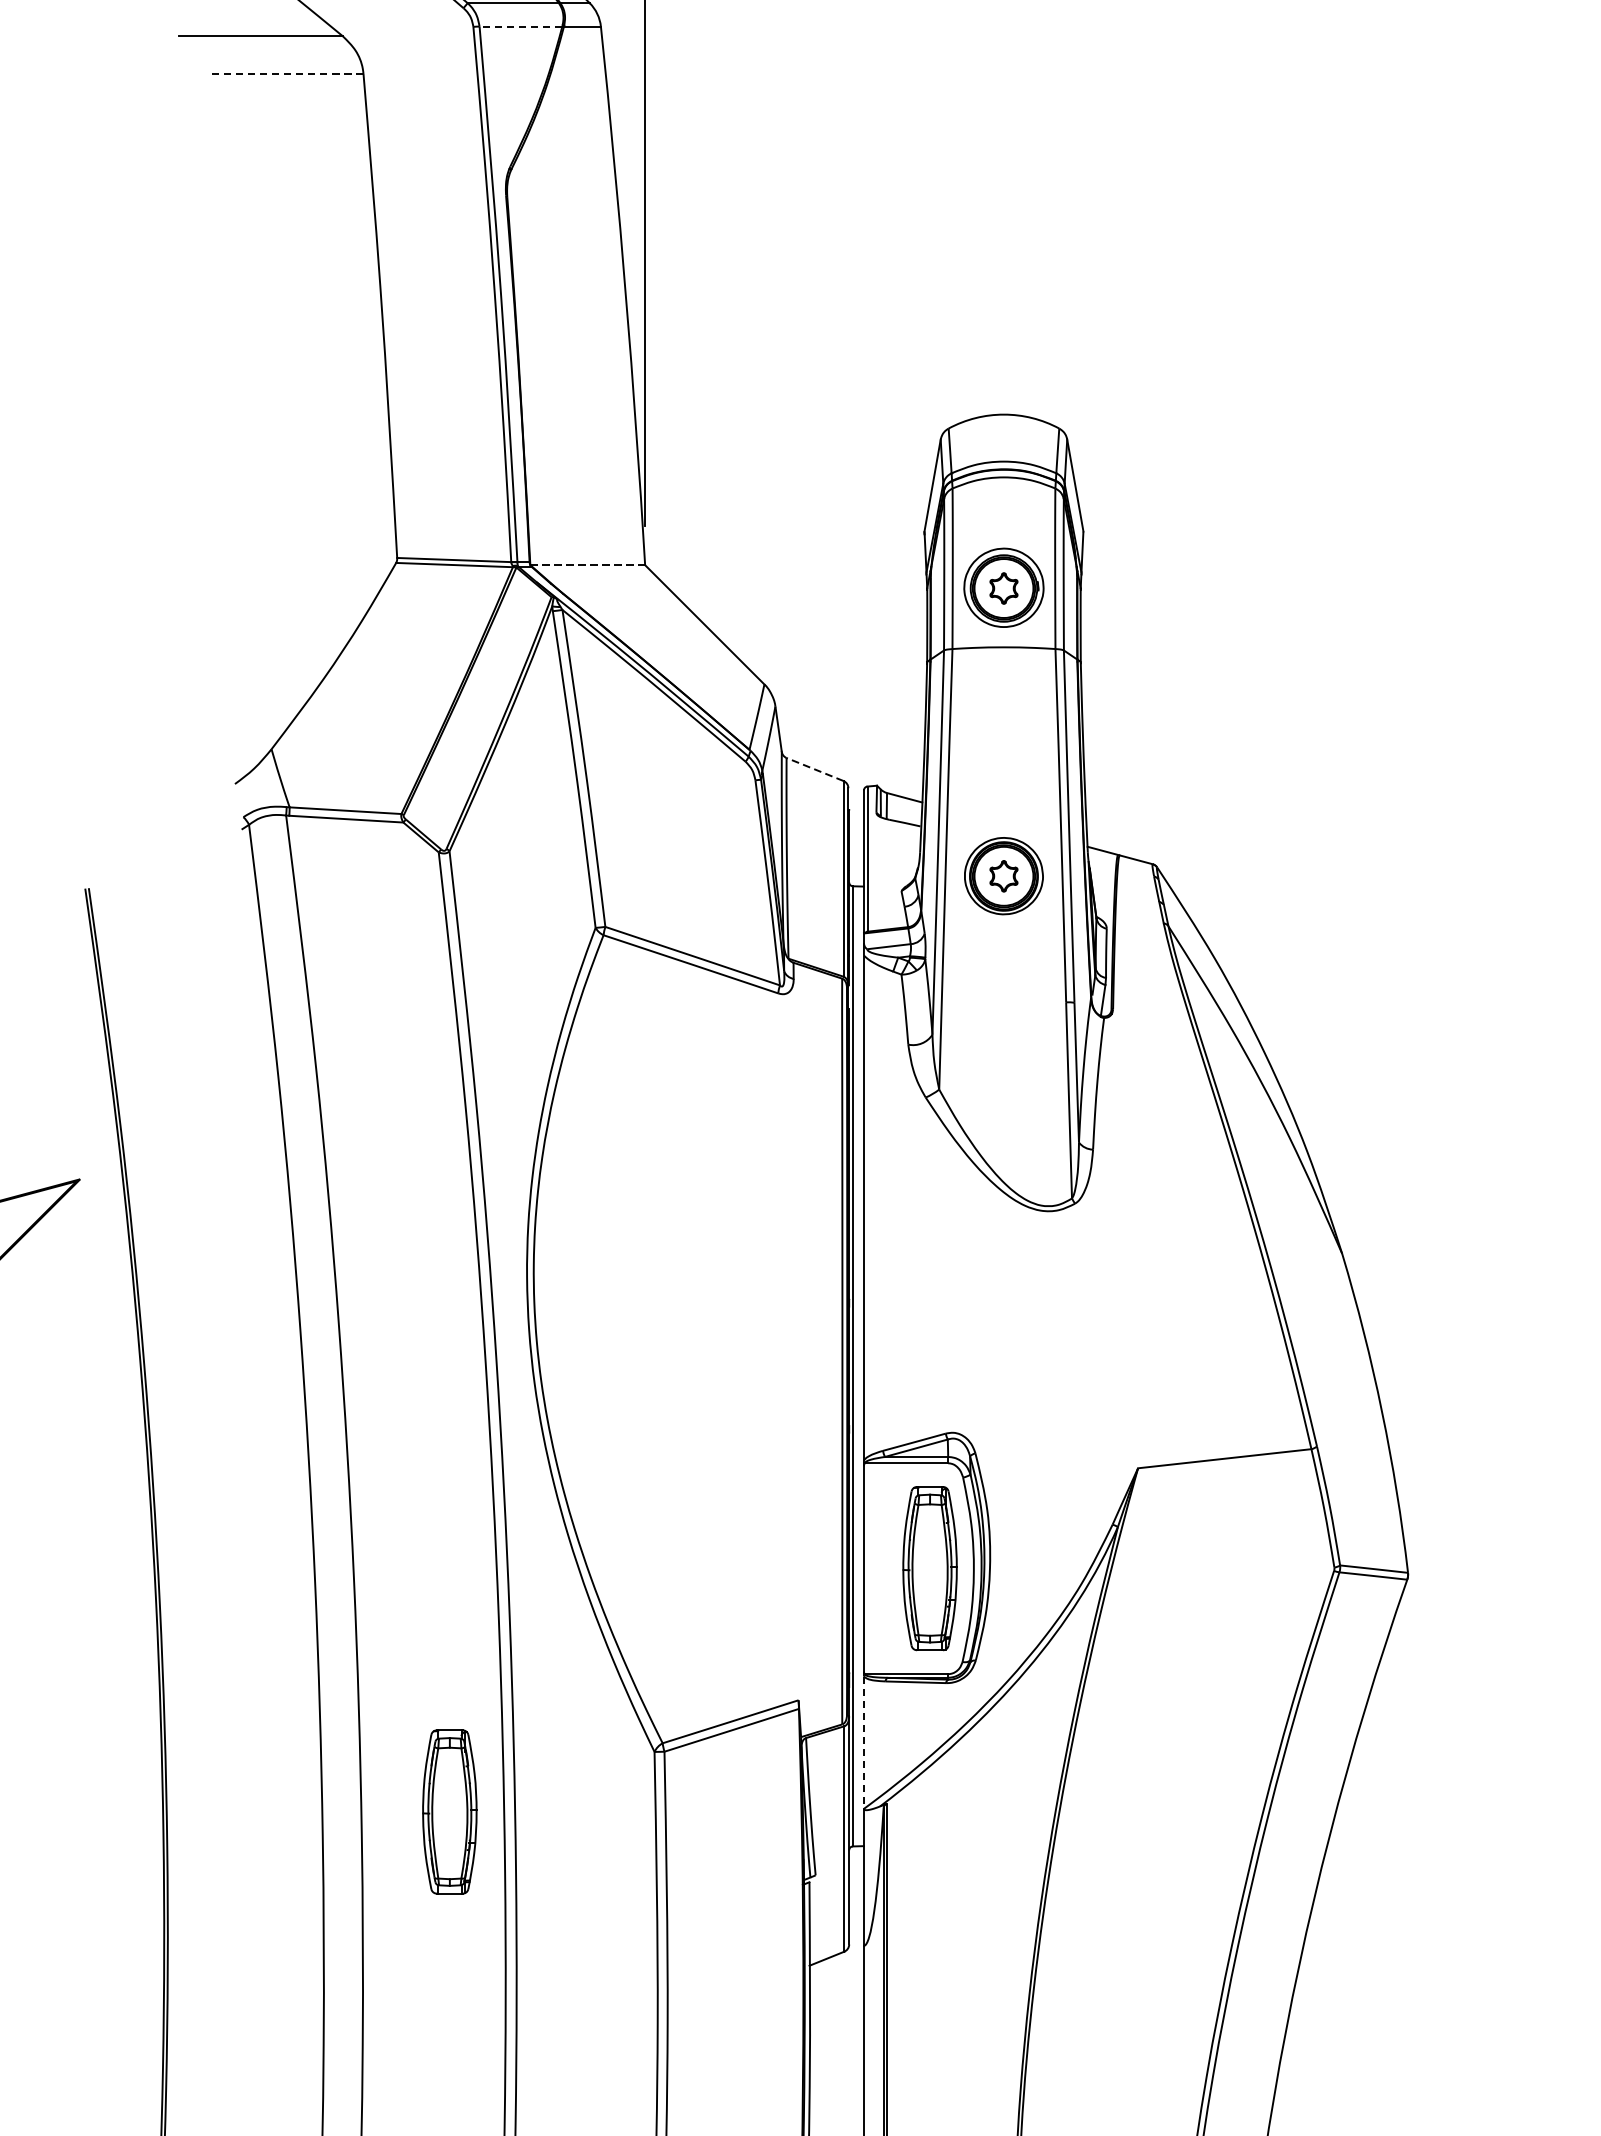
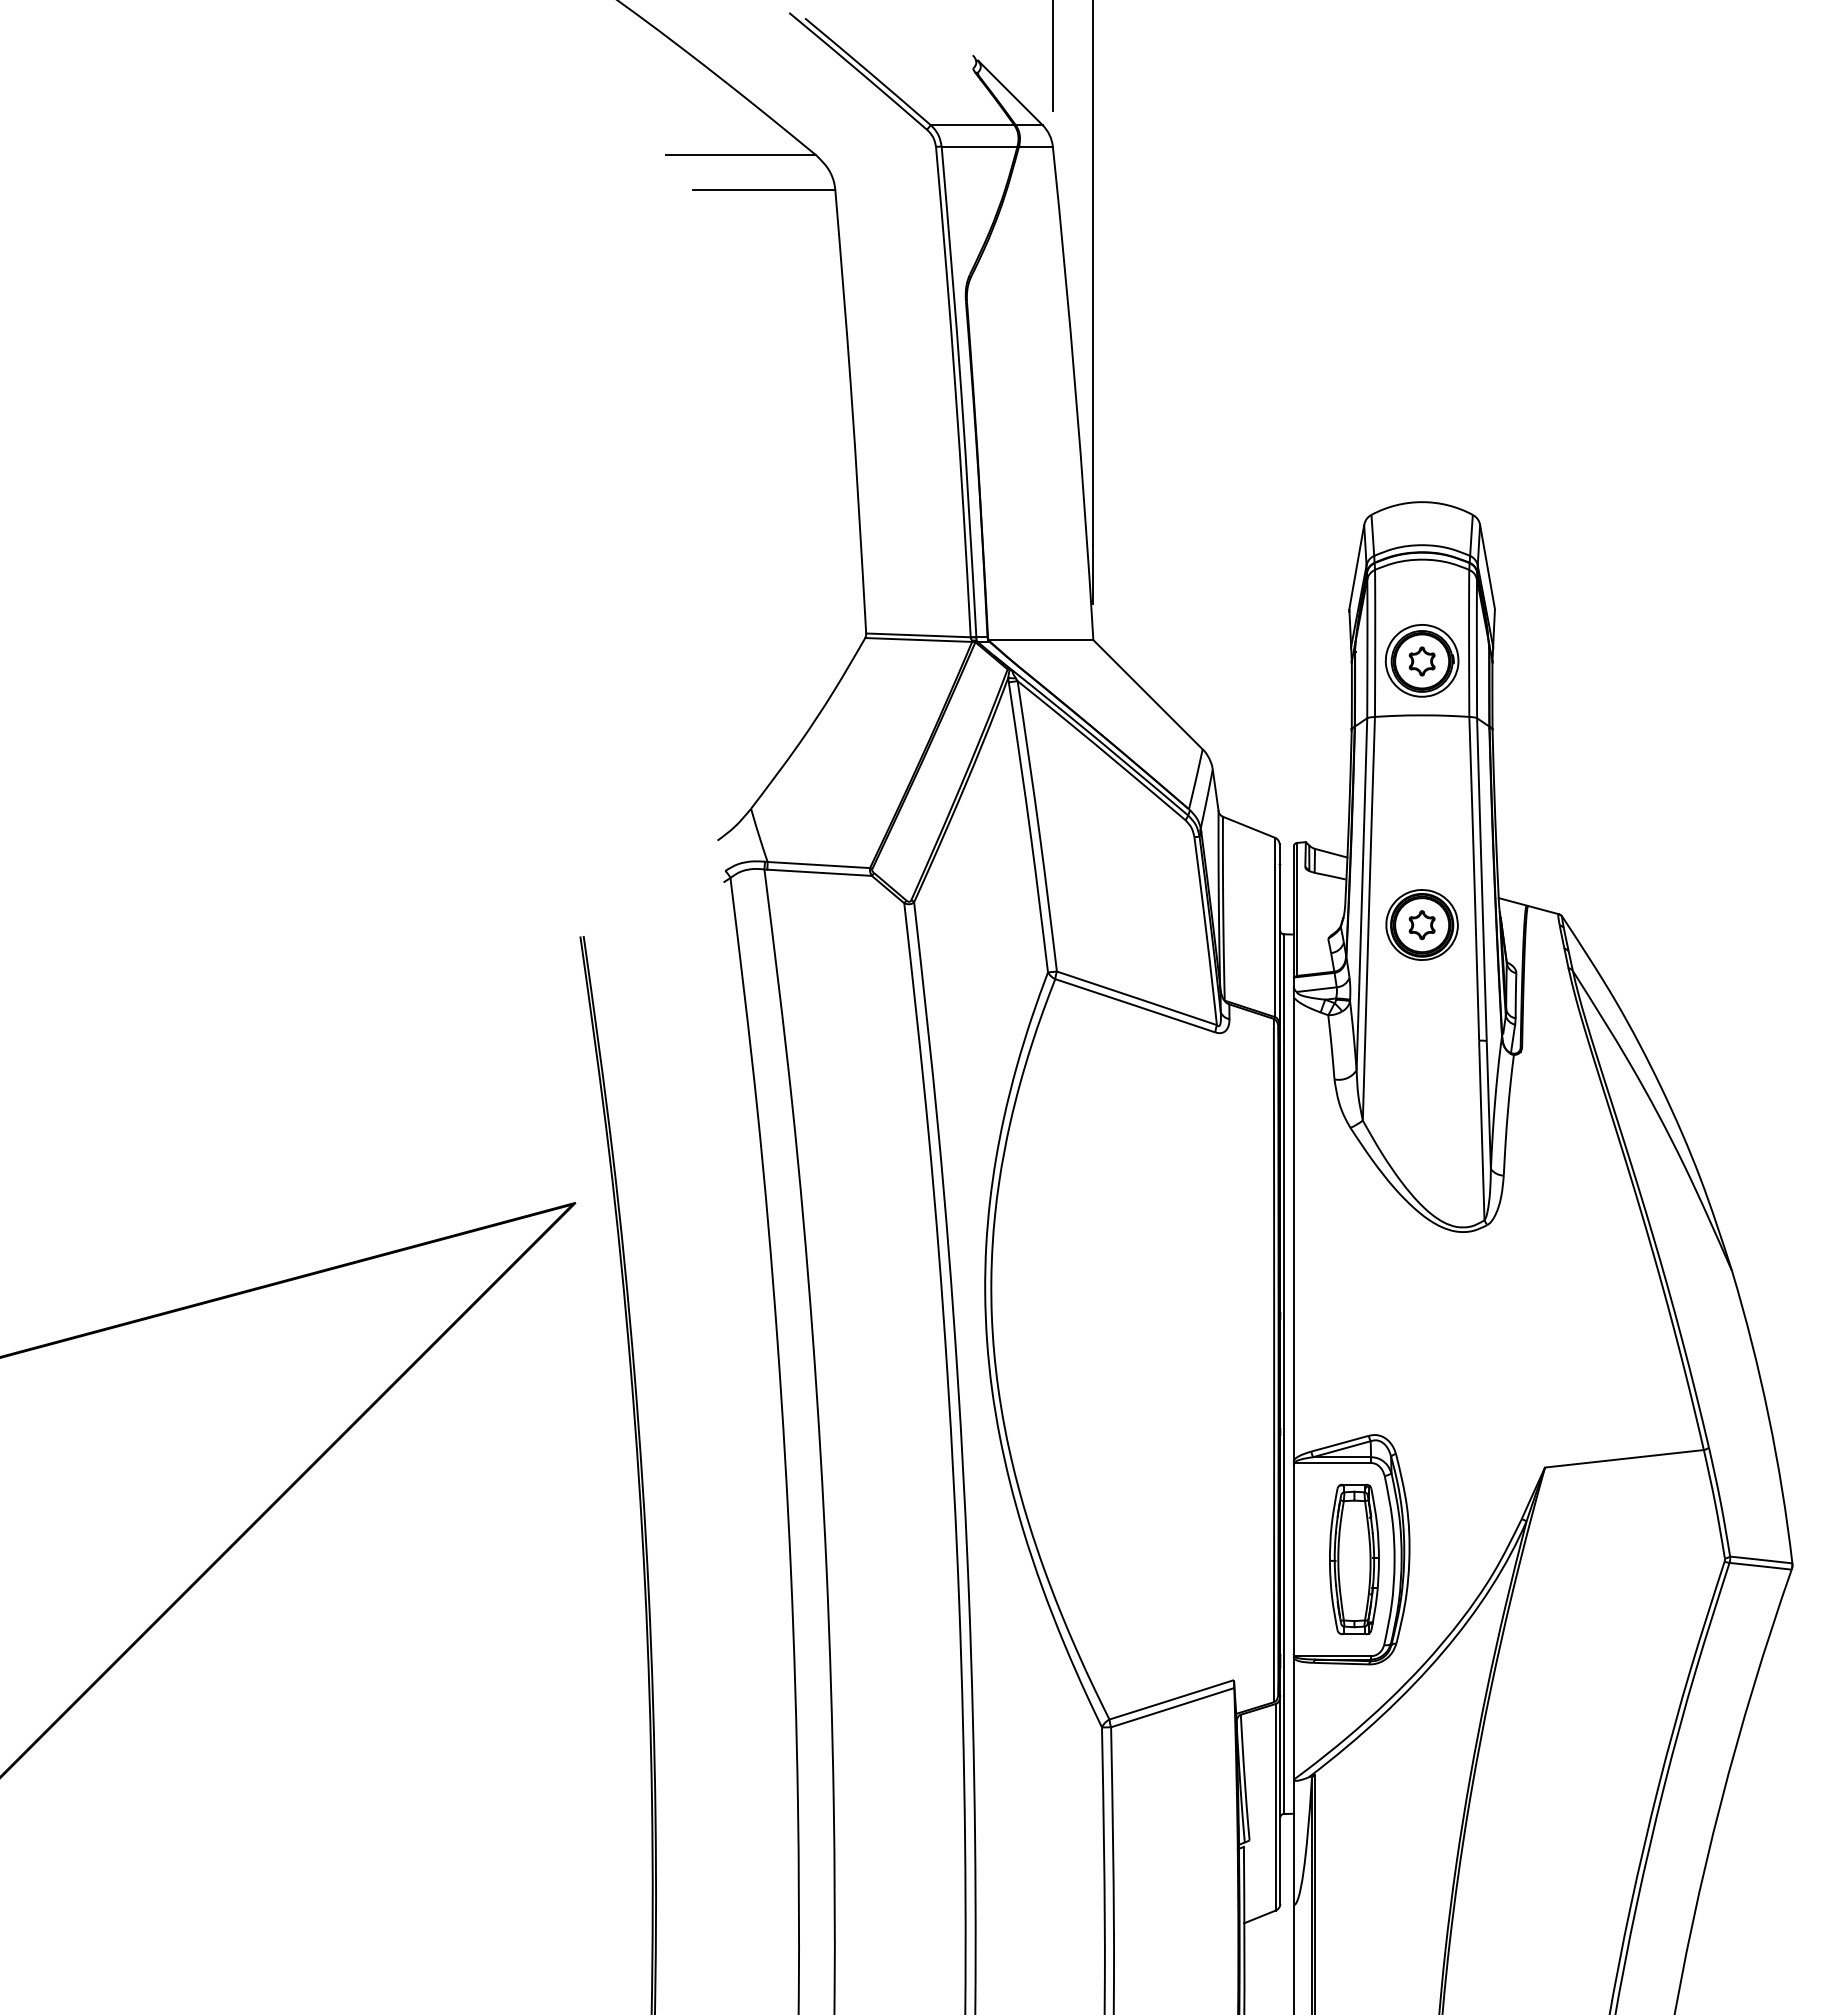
line: (520, 26) -> (979, 146), dashed -> solid
line: (285, 73) -> (763, 189), dashed -> solid
line: (587, 565) -> (1040, 640), dashed -> solid
line: (814, 769) -> (1248, 827), dashed -> solid
line: (863, 1743) -> (1293, 1719), dashed -> solid
part: (449, 1812) -> (914, 1782), removed

